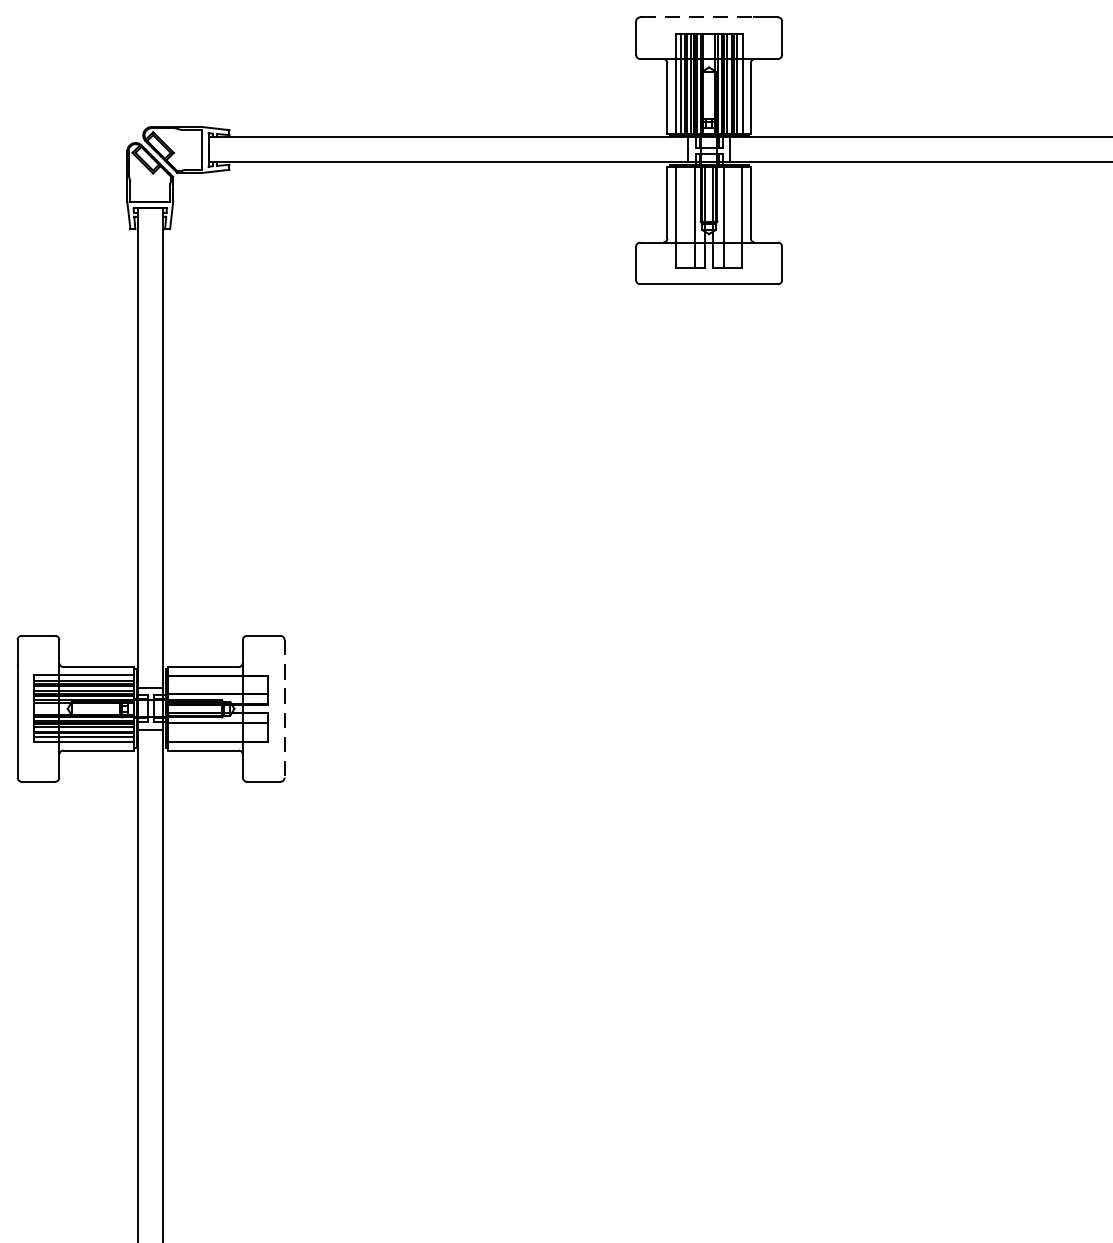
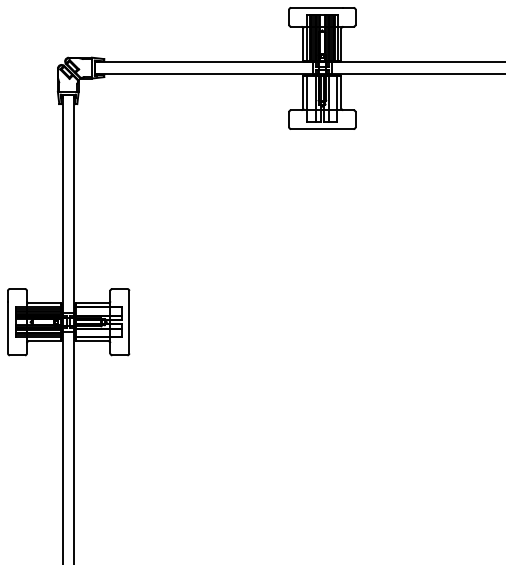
line: (696, 16) -> (316, 7), dashed -> solid
line: (284, 709) -> (129, 322), dashed -> solid

